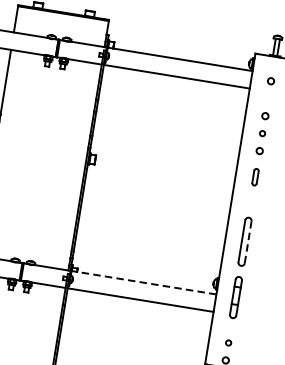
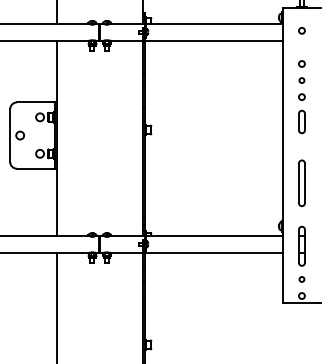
part: (255, 176) -> (301, 121), size x1.43
line: (247, 242) -> (304, 183), dashed -> solid
line: (143, 282) -> (214, 236), dashed -> solid
part: (235, 296) -> (301, 245), moved

